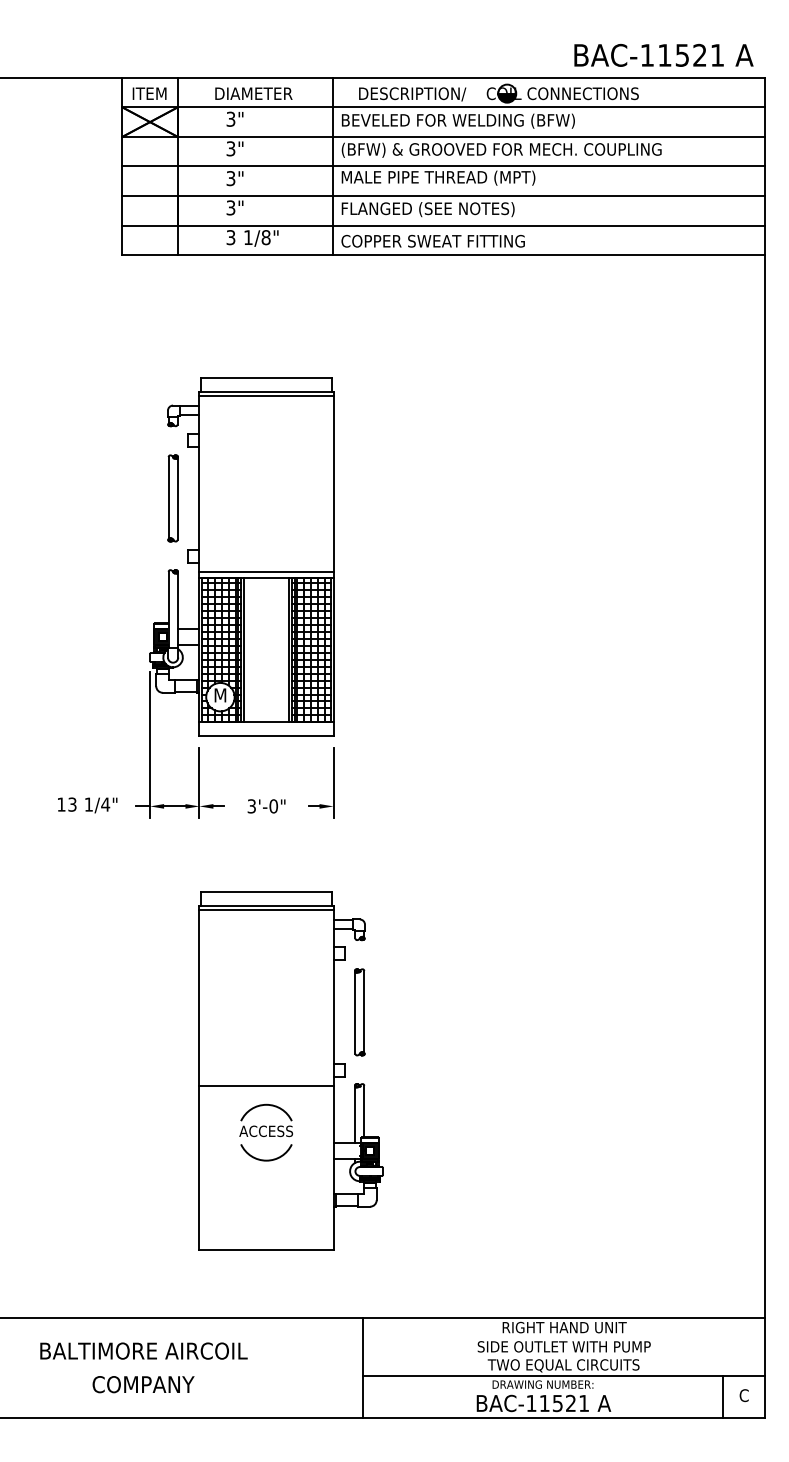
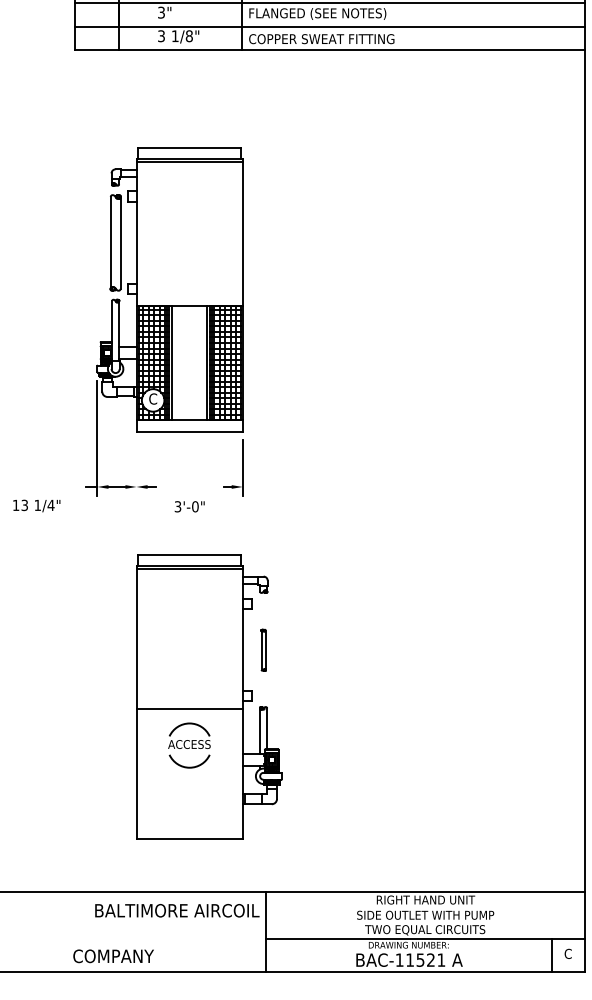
part: (172, 498) -> (115, 242), size x1.4
line: (266, 572) -> (189, 301), removed
text: (220, 695) -> (153, 399), M -> C
line: (199, 782) -> (136, 468), removed
text: (87, 805) -> (36, 506), moved
text: (266, 806) -> (189, 506), moved
part: (359, 1012) -> (263, 650), size x0.6
text: (143, 1350) -> (176, 910), moved
text: (143, 1384) -> (113, 956), moved

